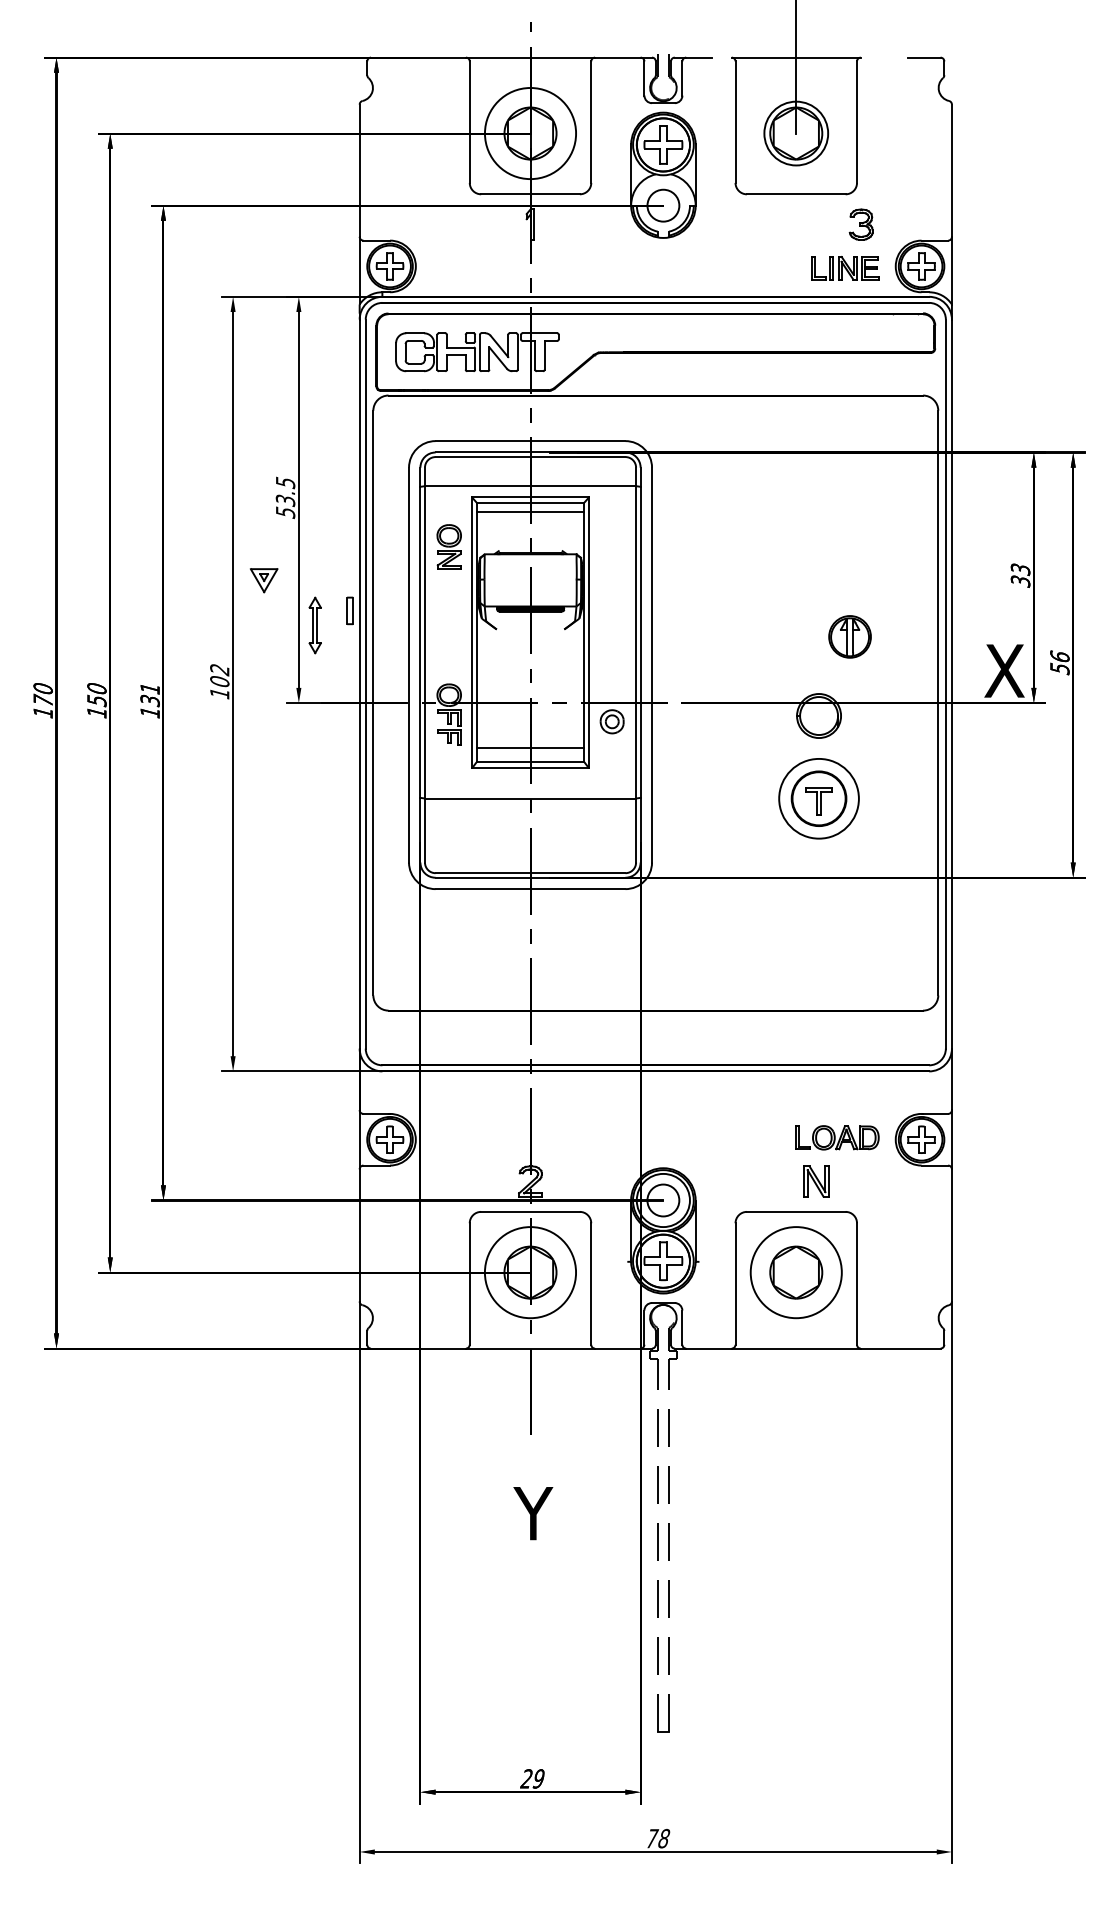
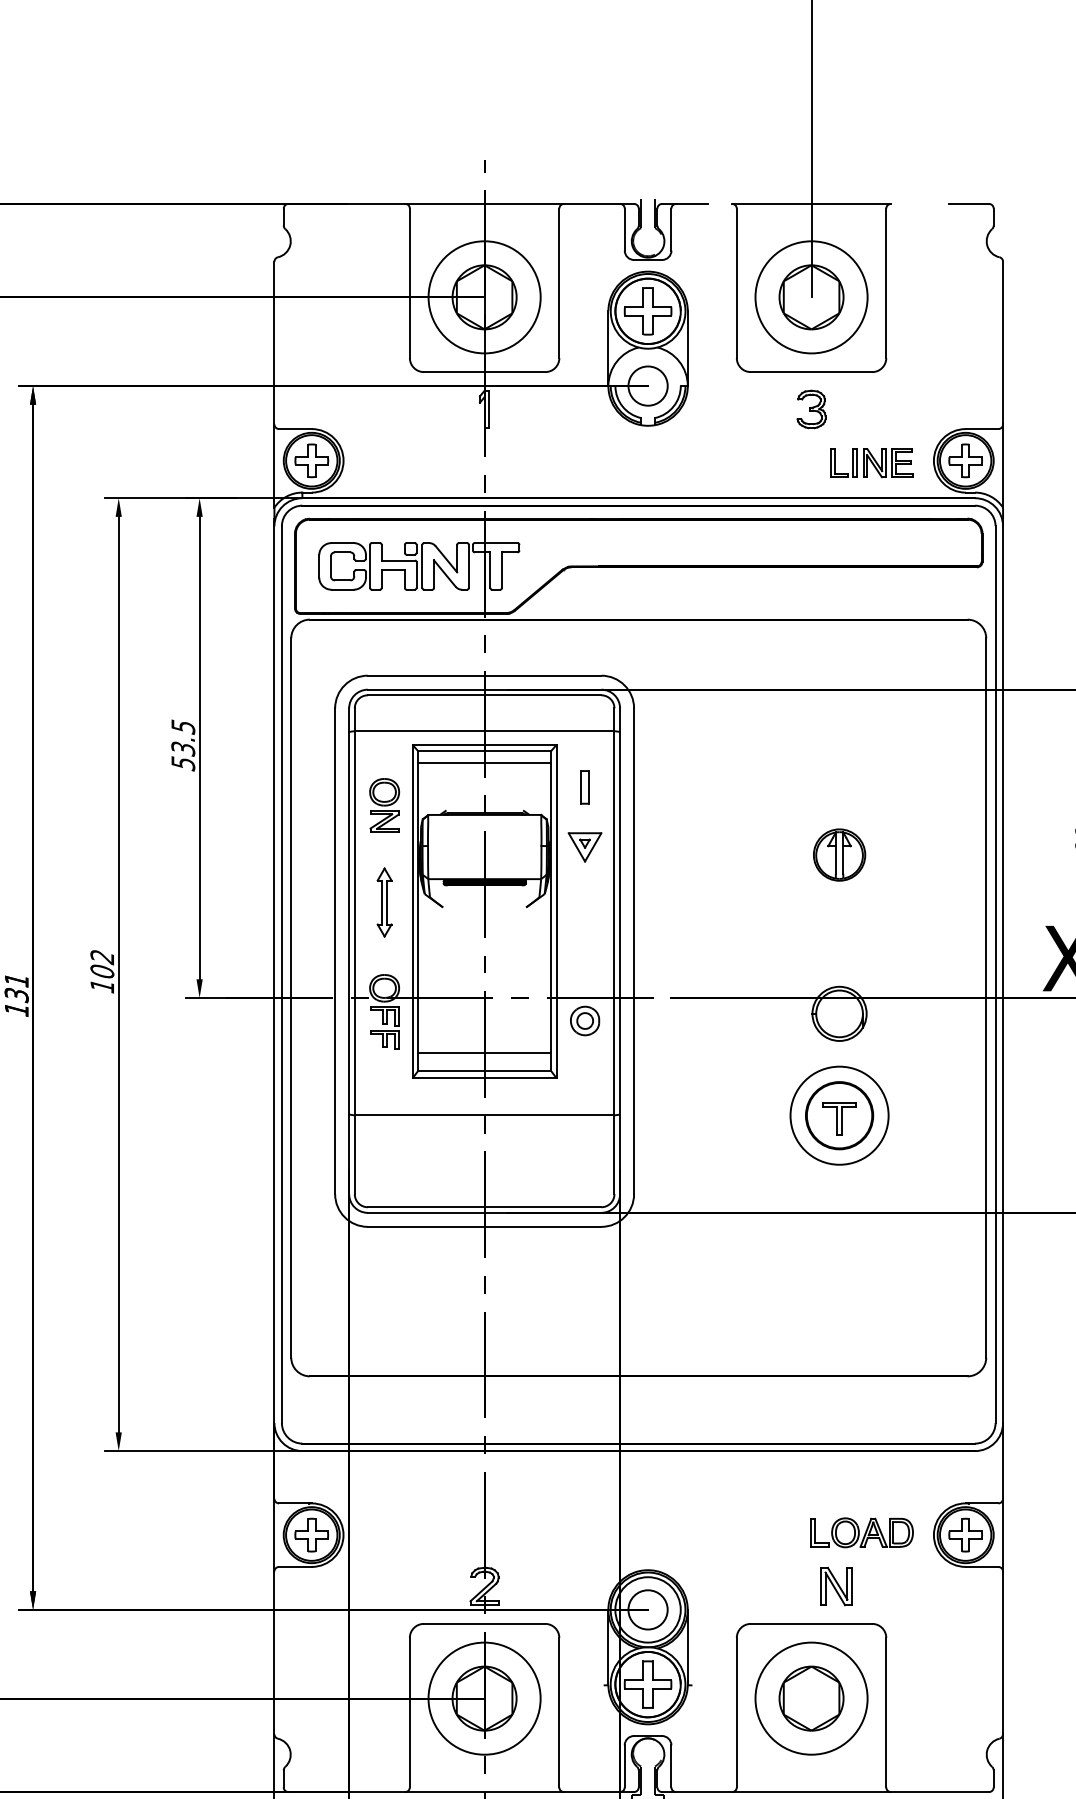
circle: (795, 133) -> (810, 297), size x1.43
part: (860, 224) -> (810, 409), moved
part: (264, 580) -> (585, 847), moved
part: (349, 610) -> (584, 786), moved
part: (314, 625) -> (383, 902), moved
part: (849, 636) -> (838, 854), moved

